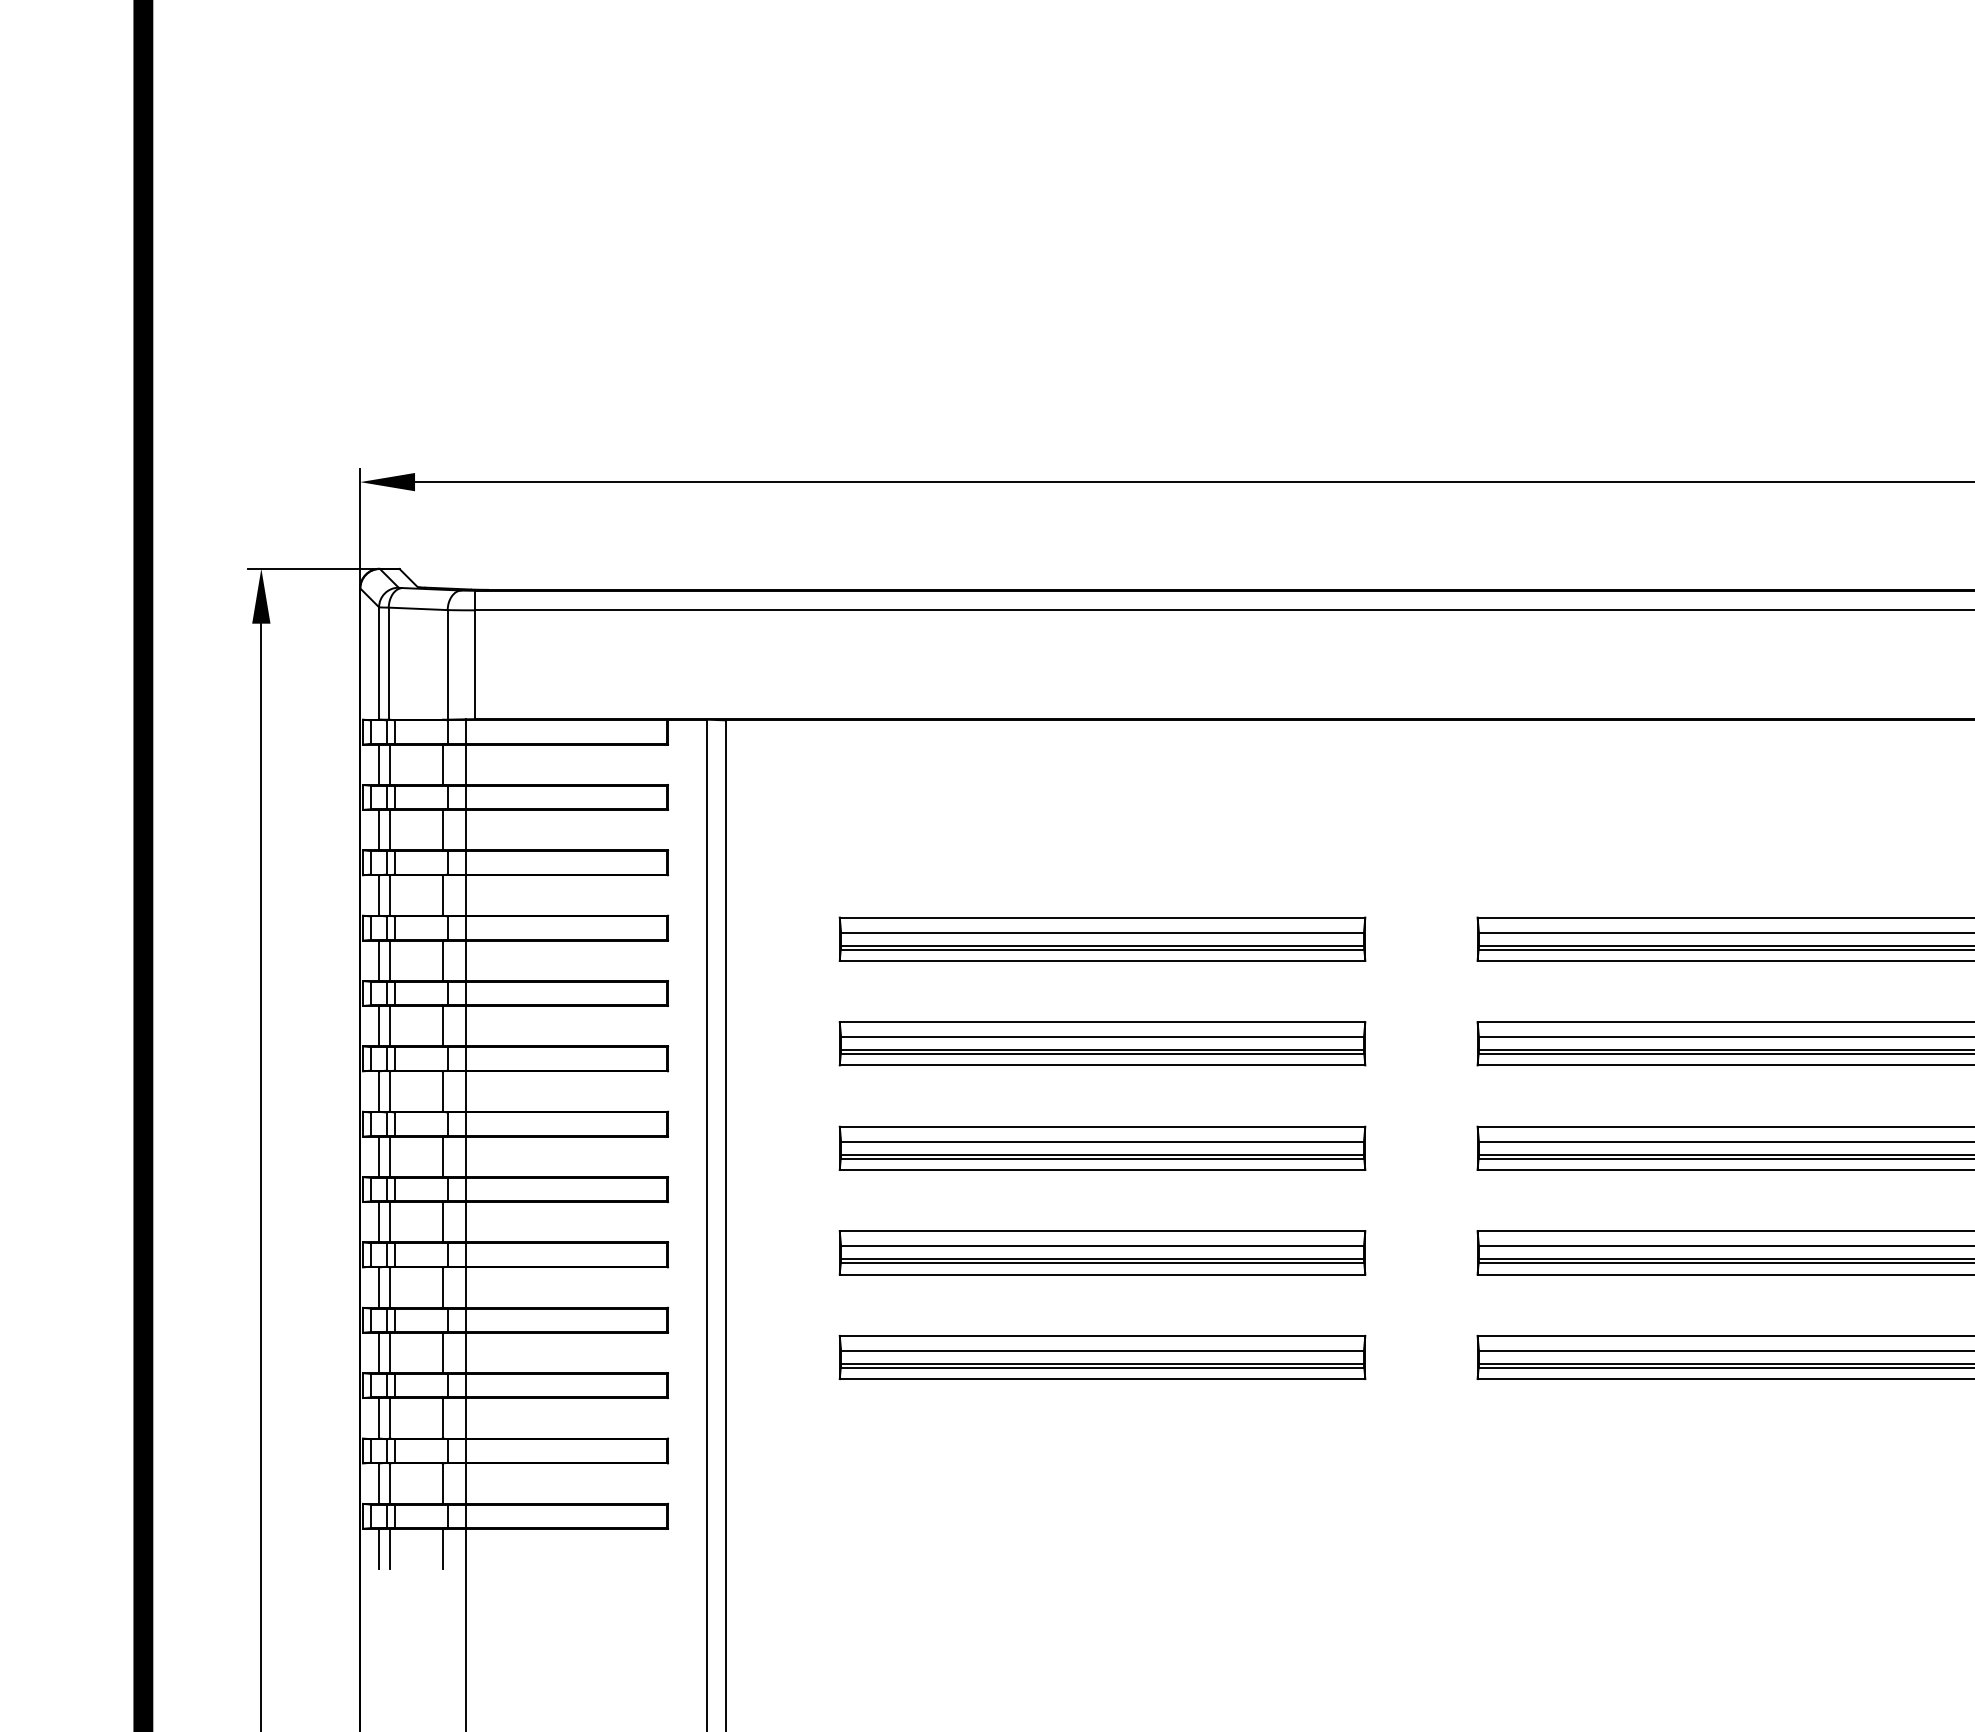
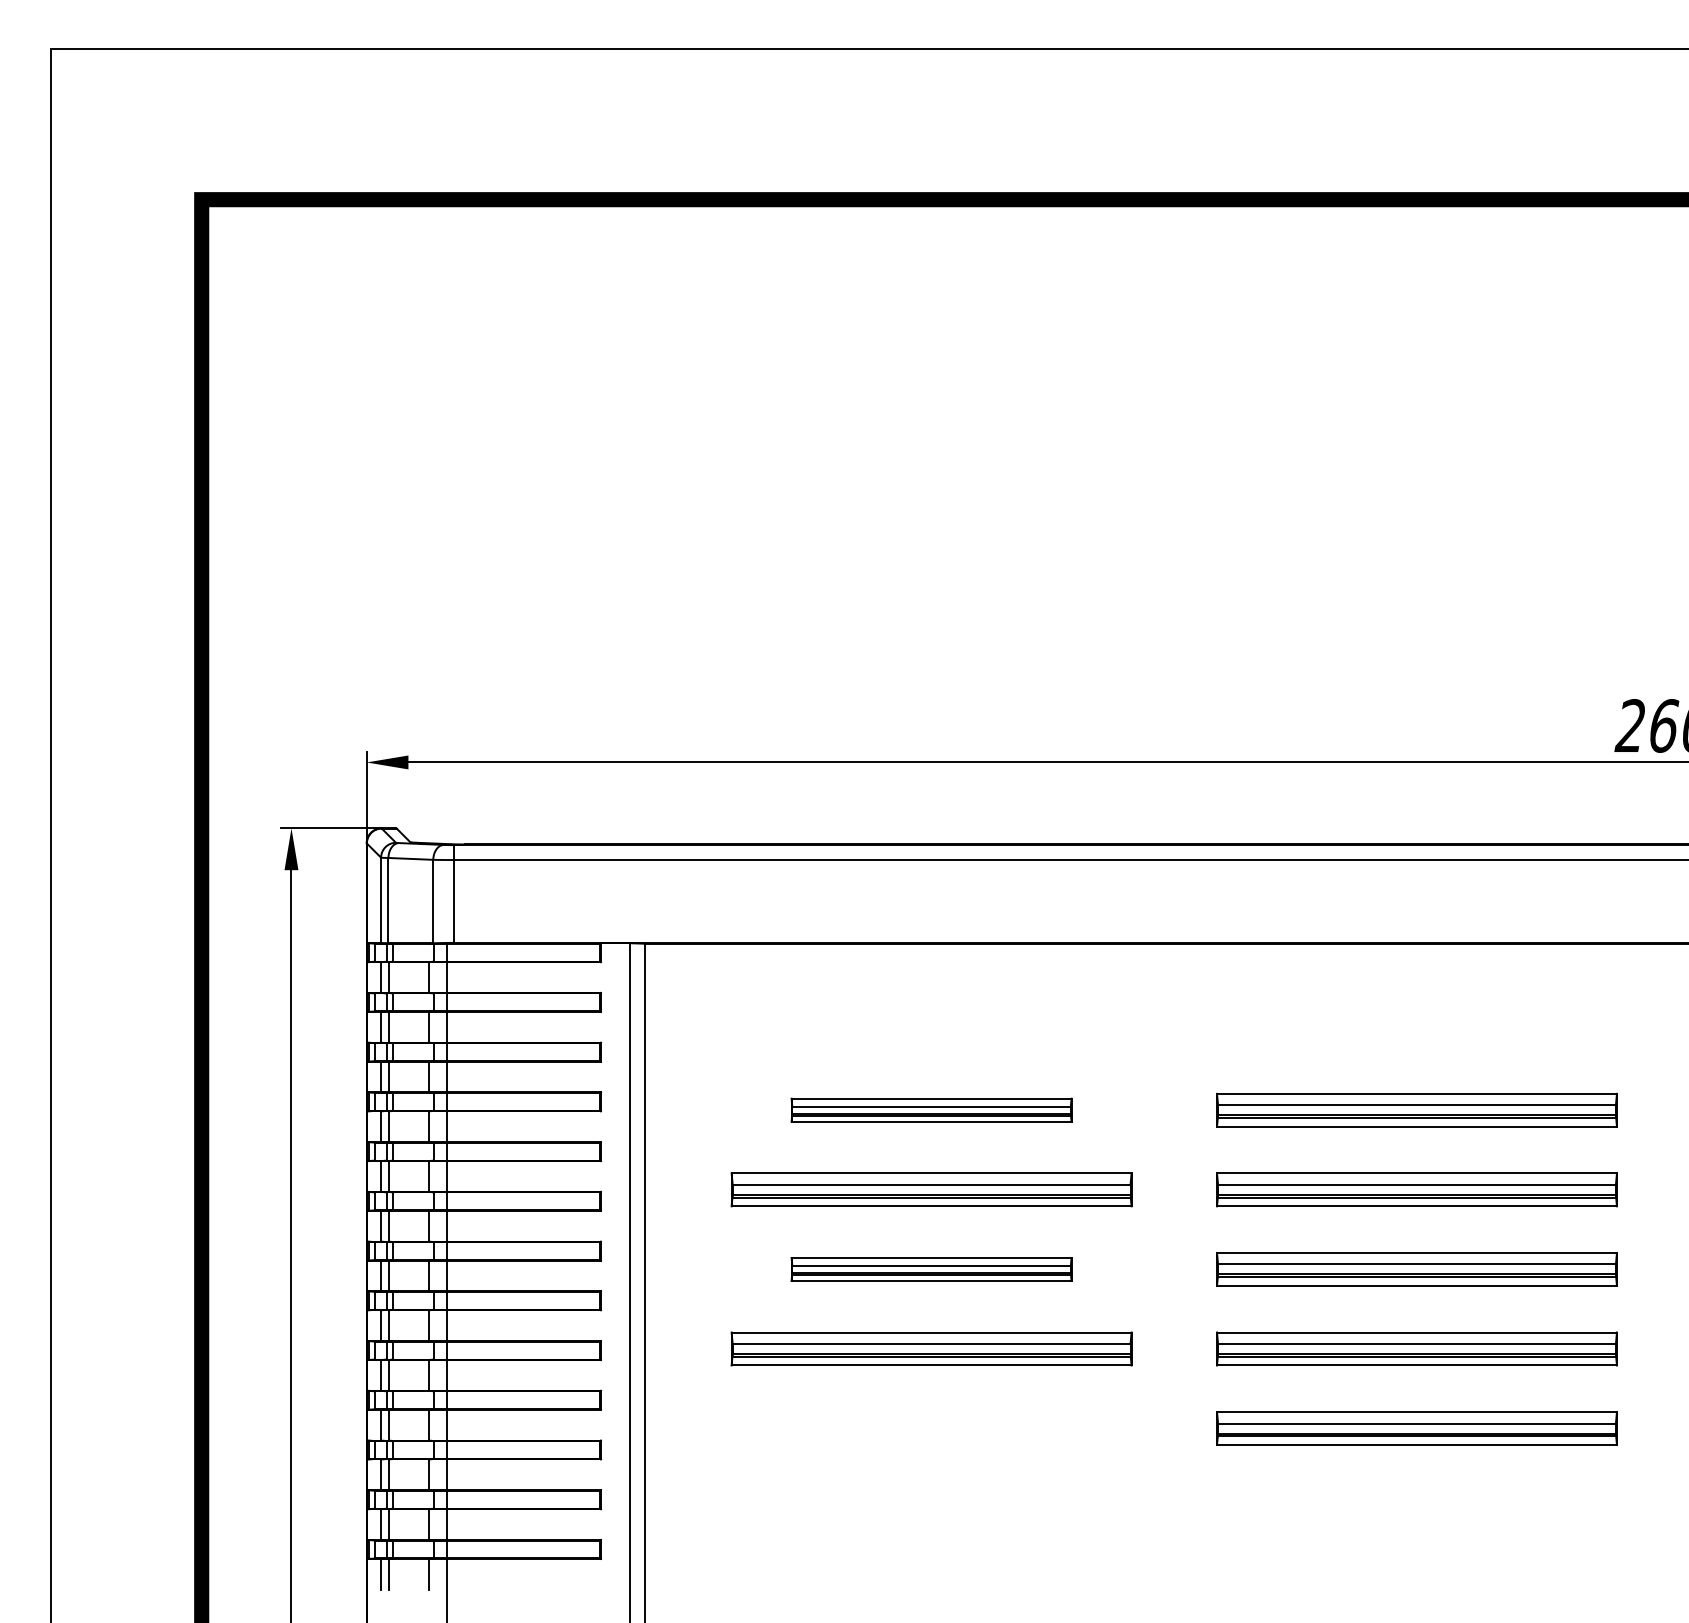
part: (1102, 938) -> (931, 1109), size x0.7
part: (1102, 1148) -> (931, 1269), size x0.7
part: (1102, 1357) -> (931, 1428), removed

